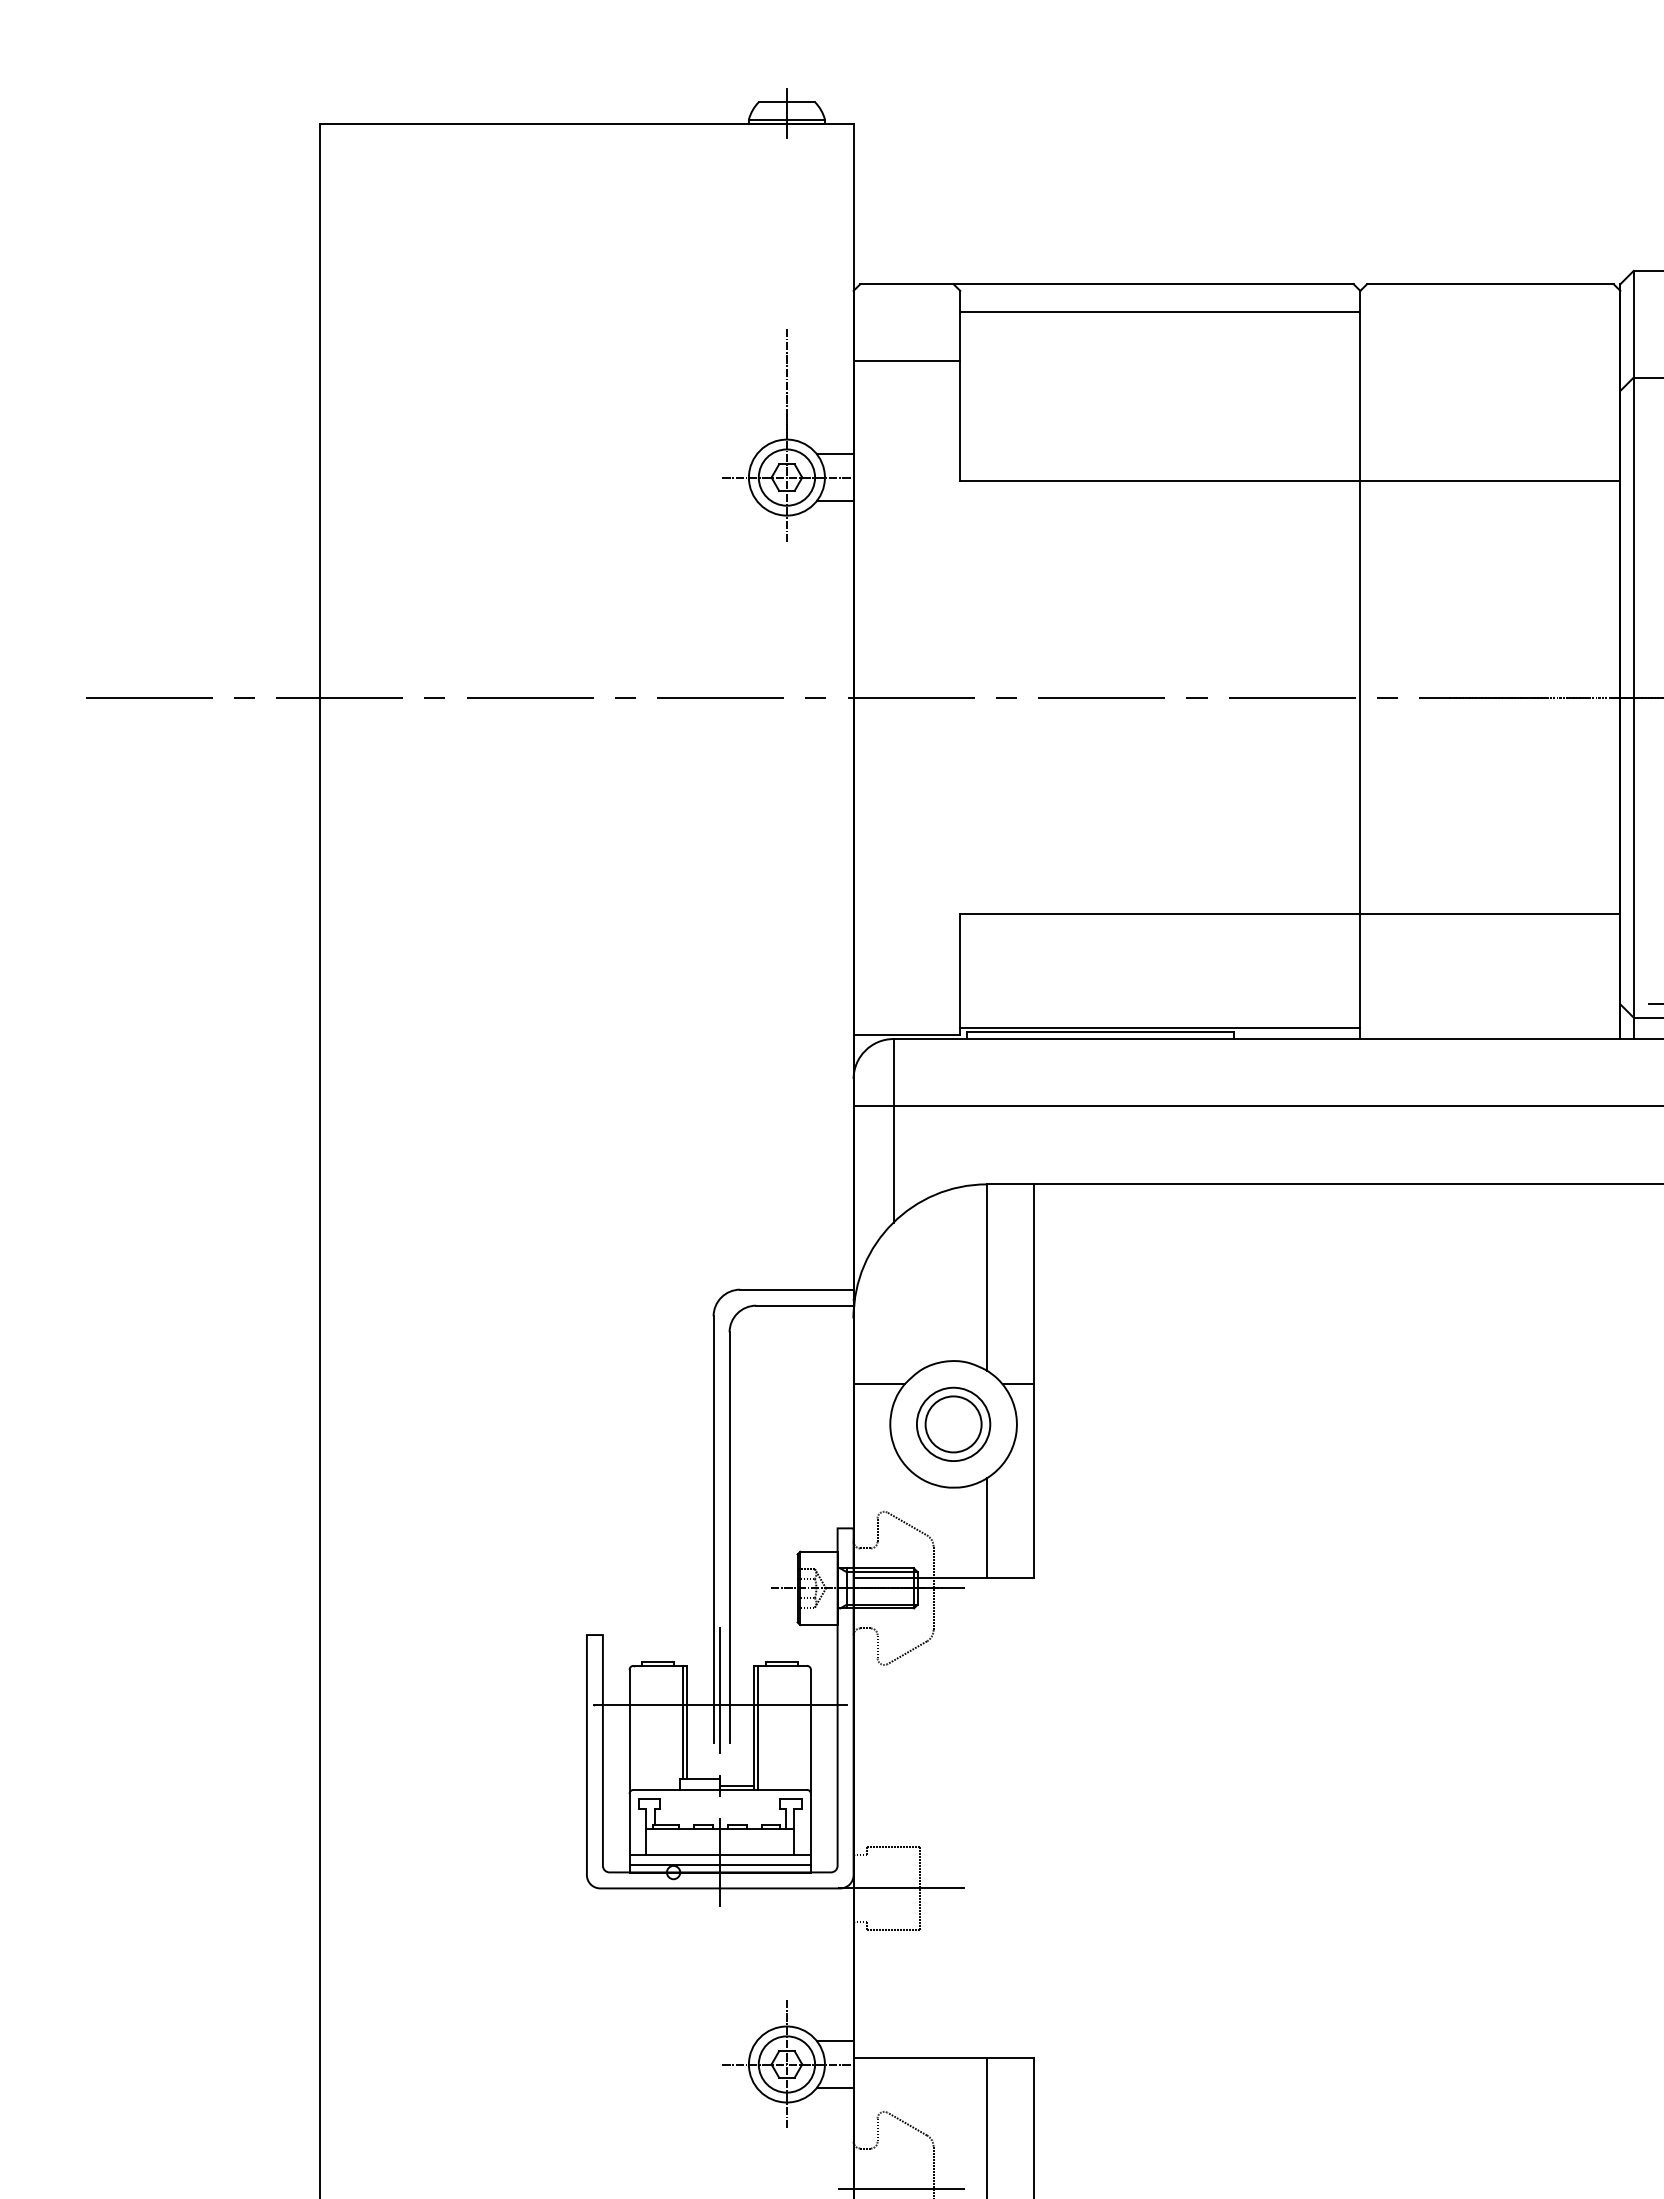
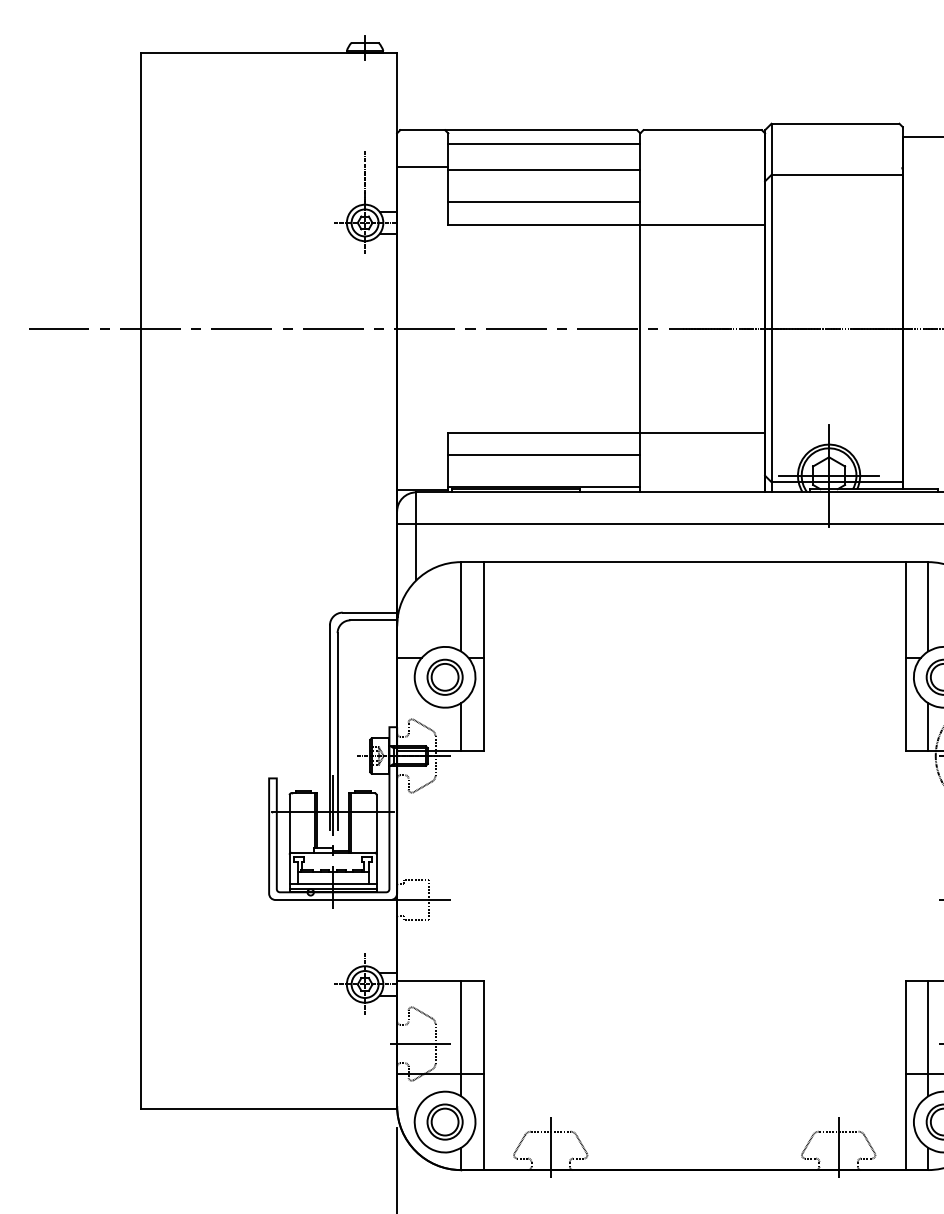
line: (1160, 368) -> (544, 170), added
line: (1160, 434) -> (544, 202), added
line: (1160, 960) -> (544, 454), added

